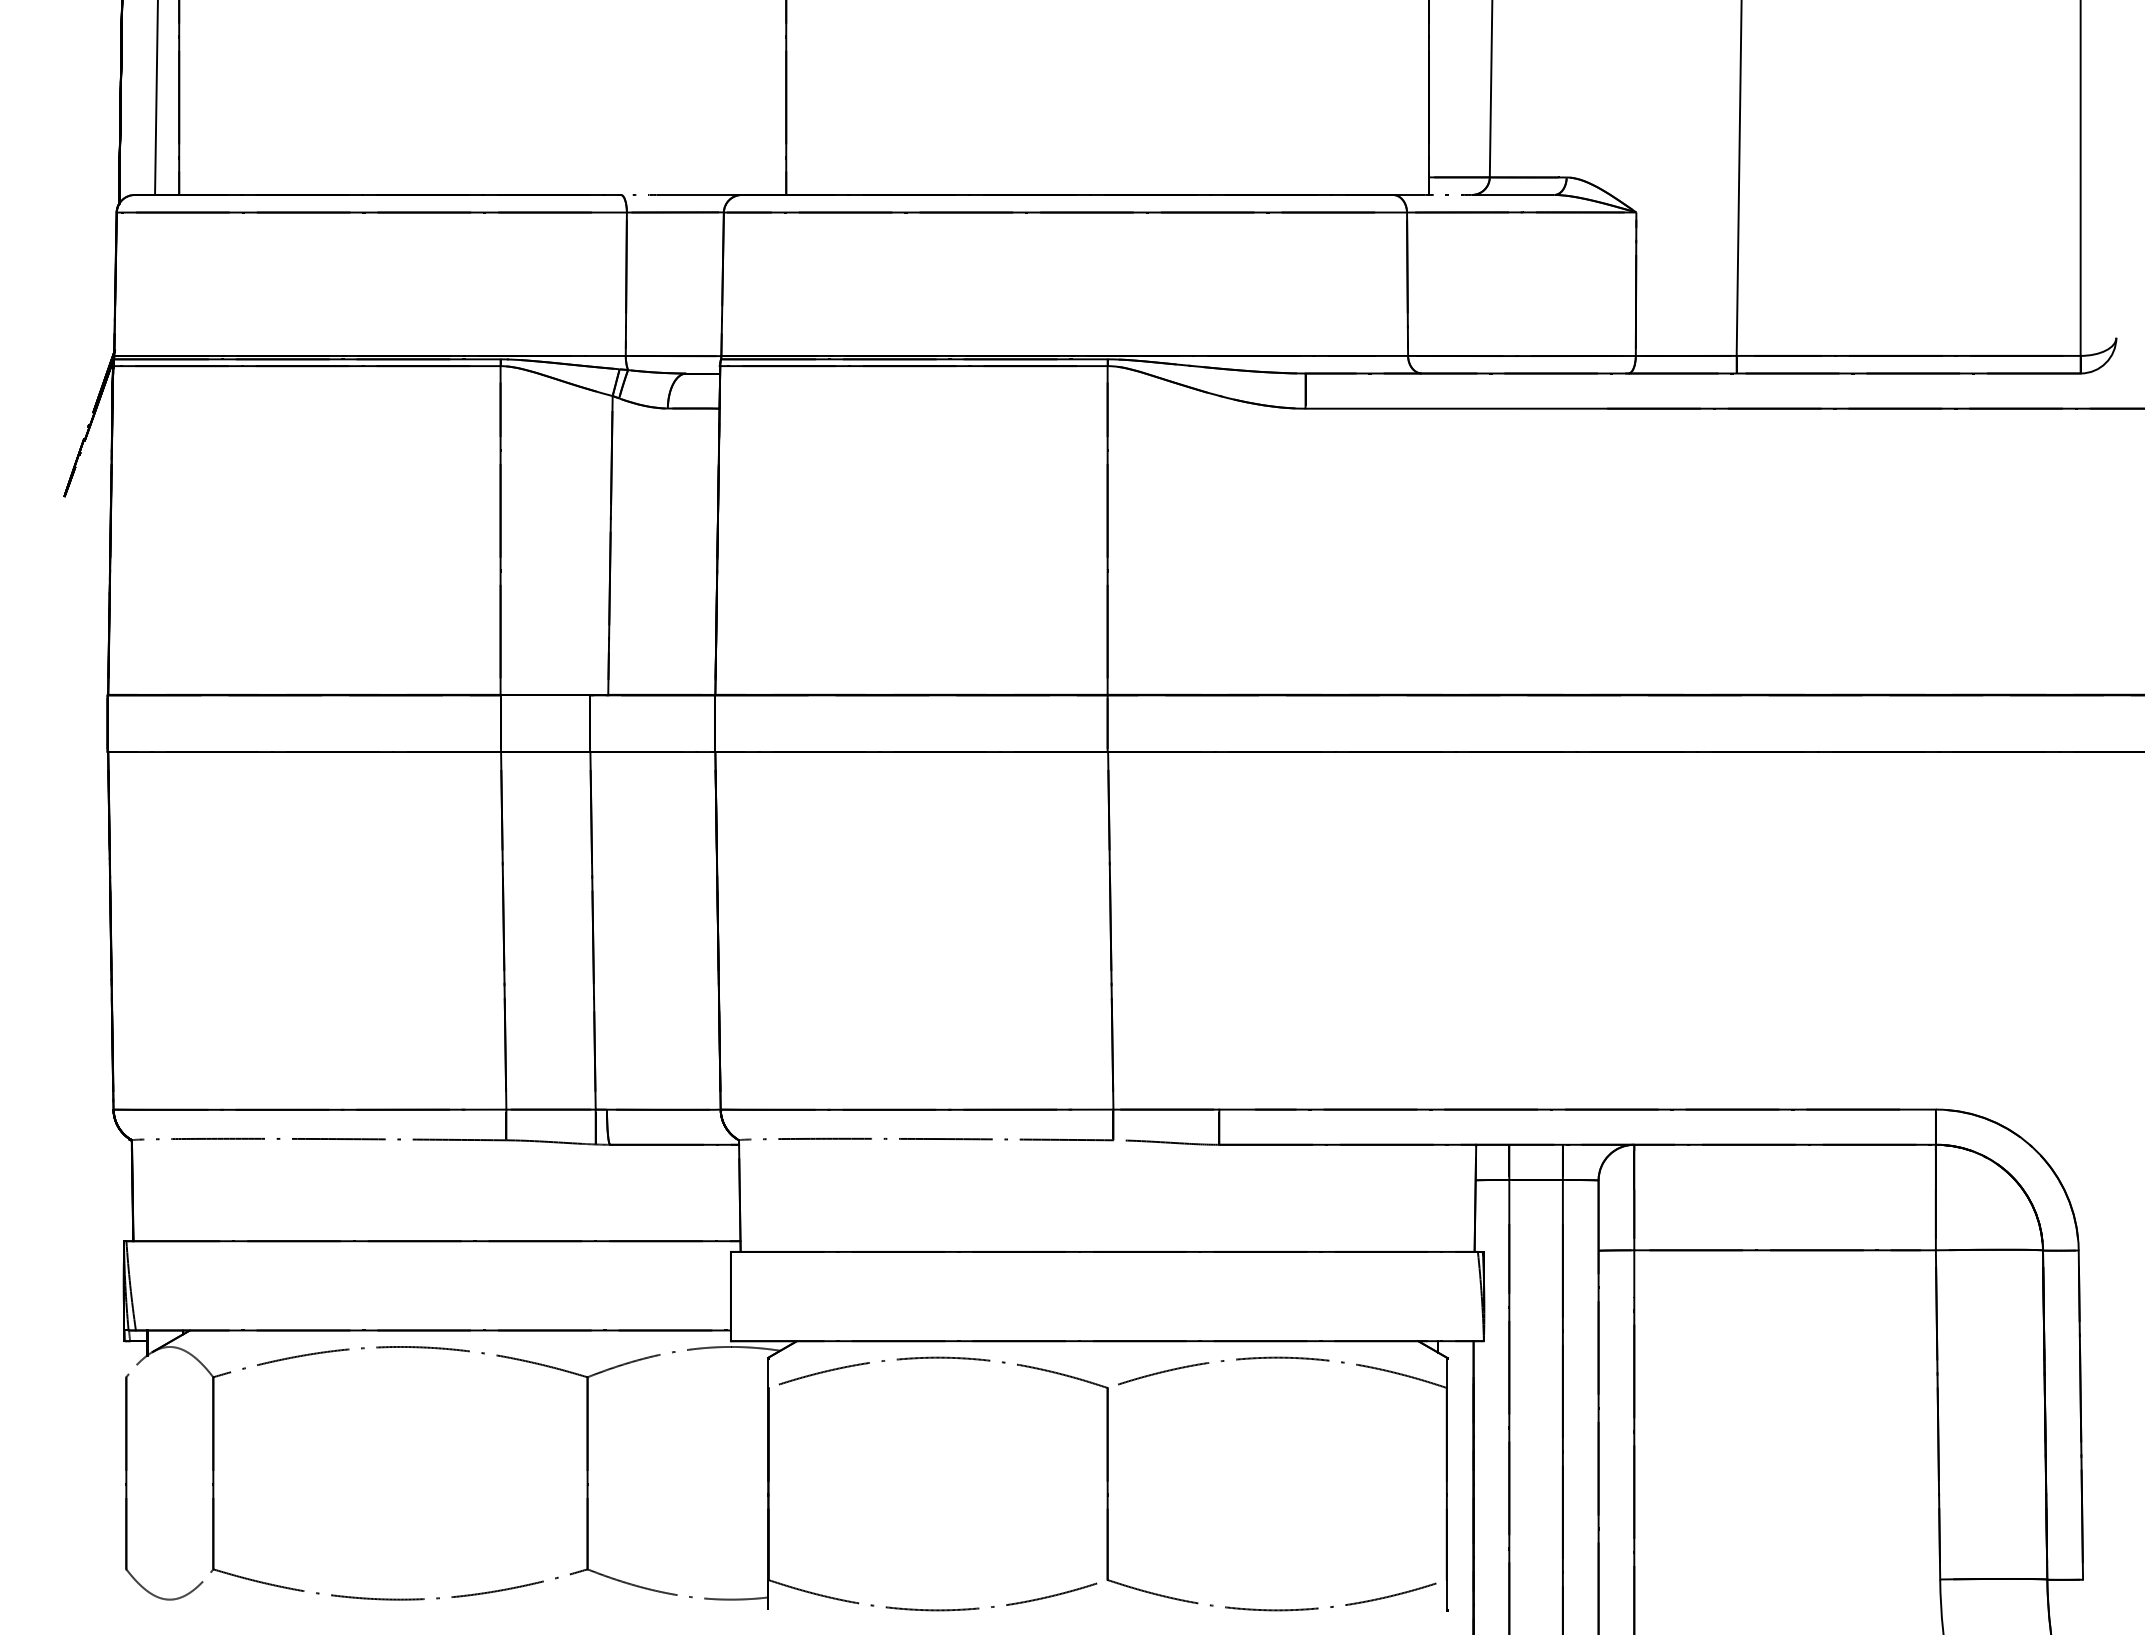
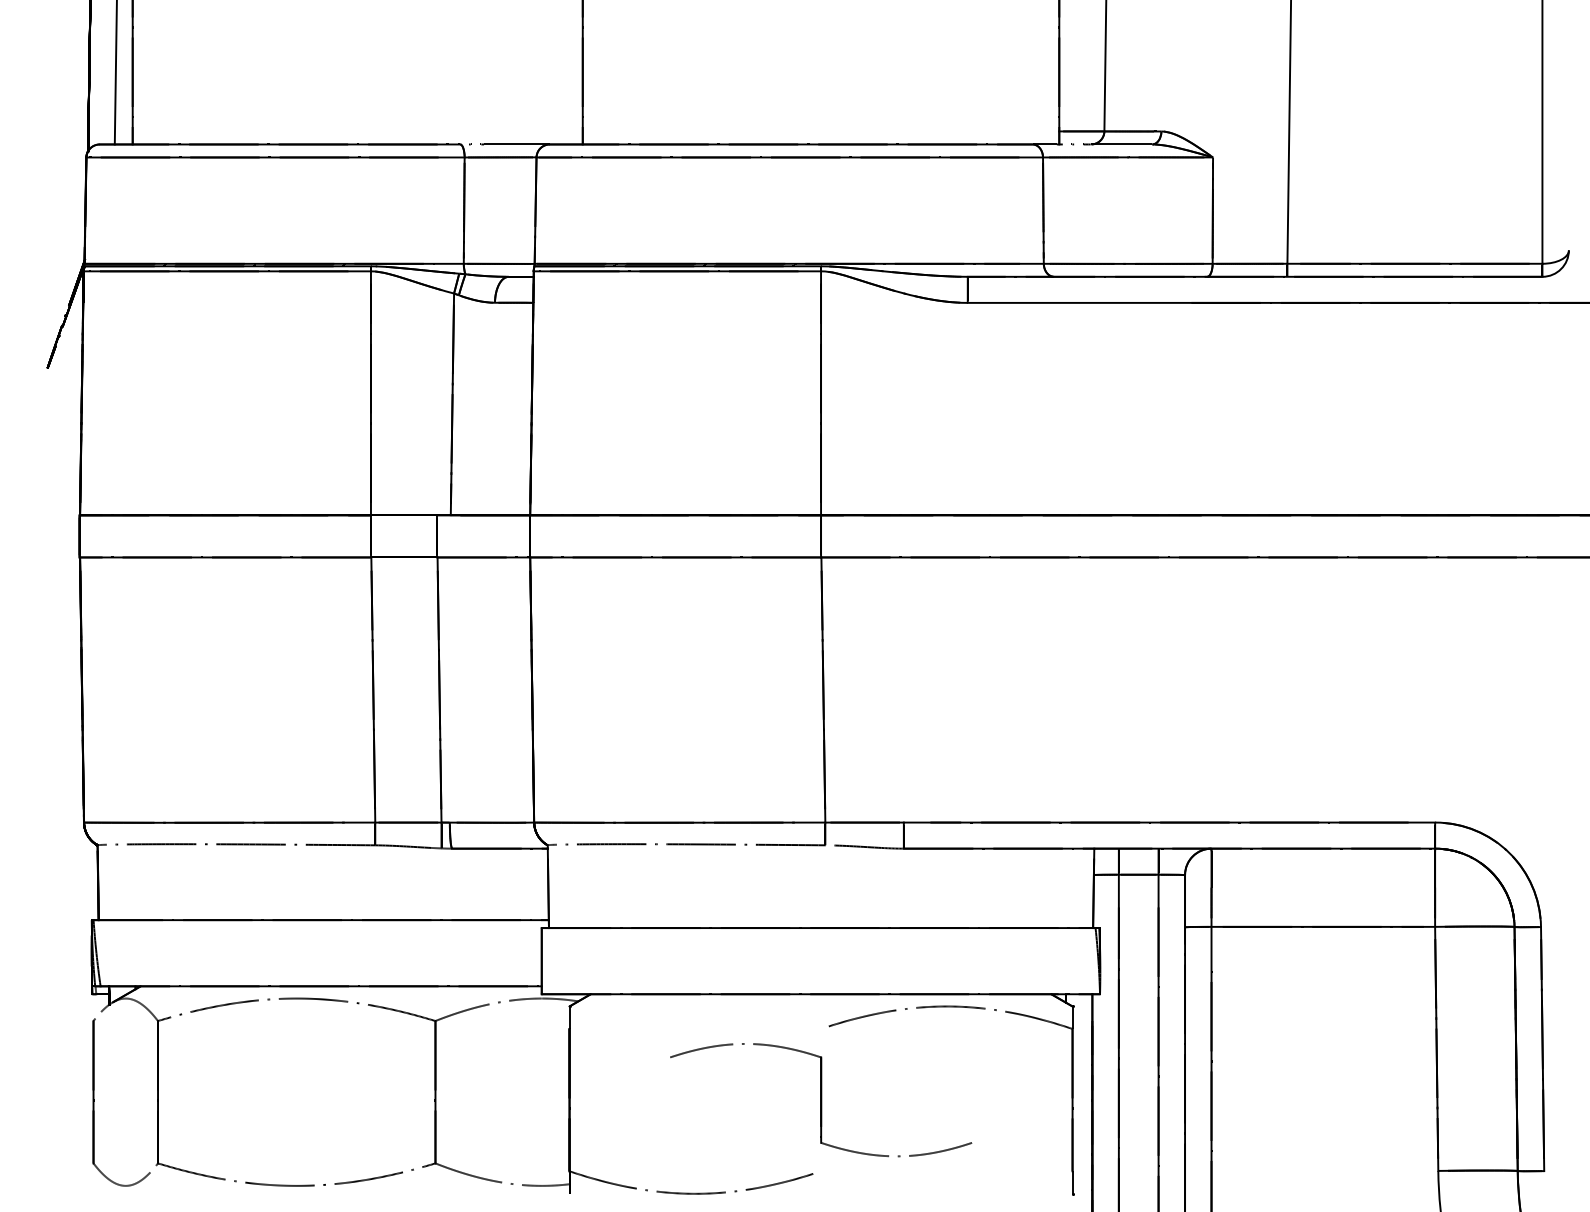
part: (1107, 1483) -> (820, 1099), size x0.6

